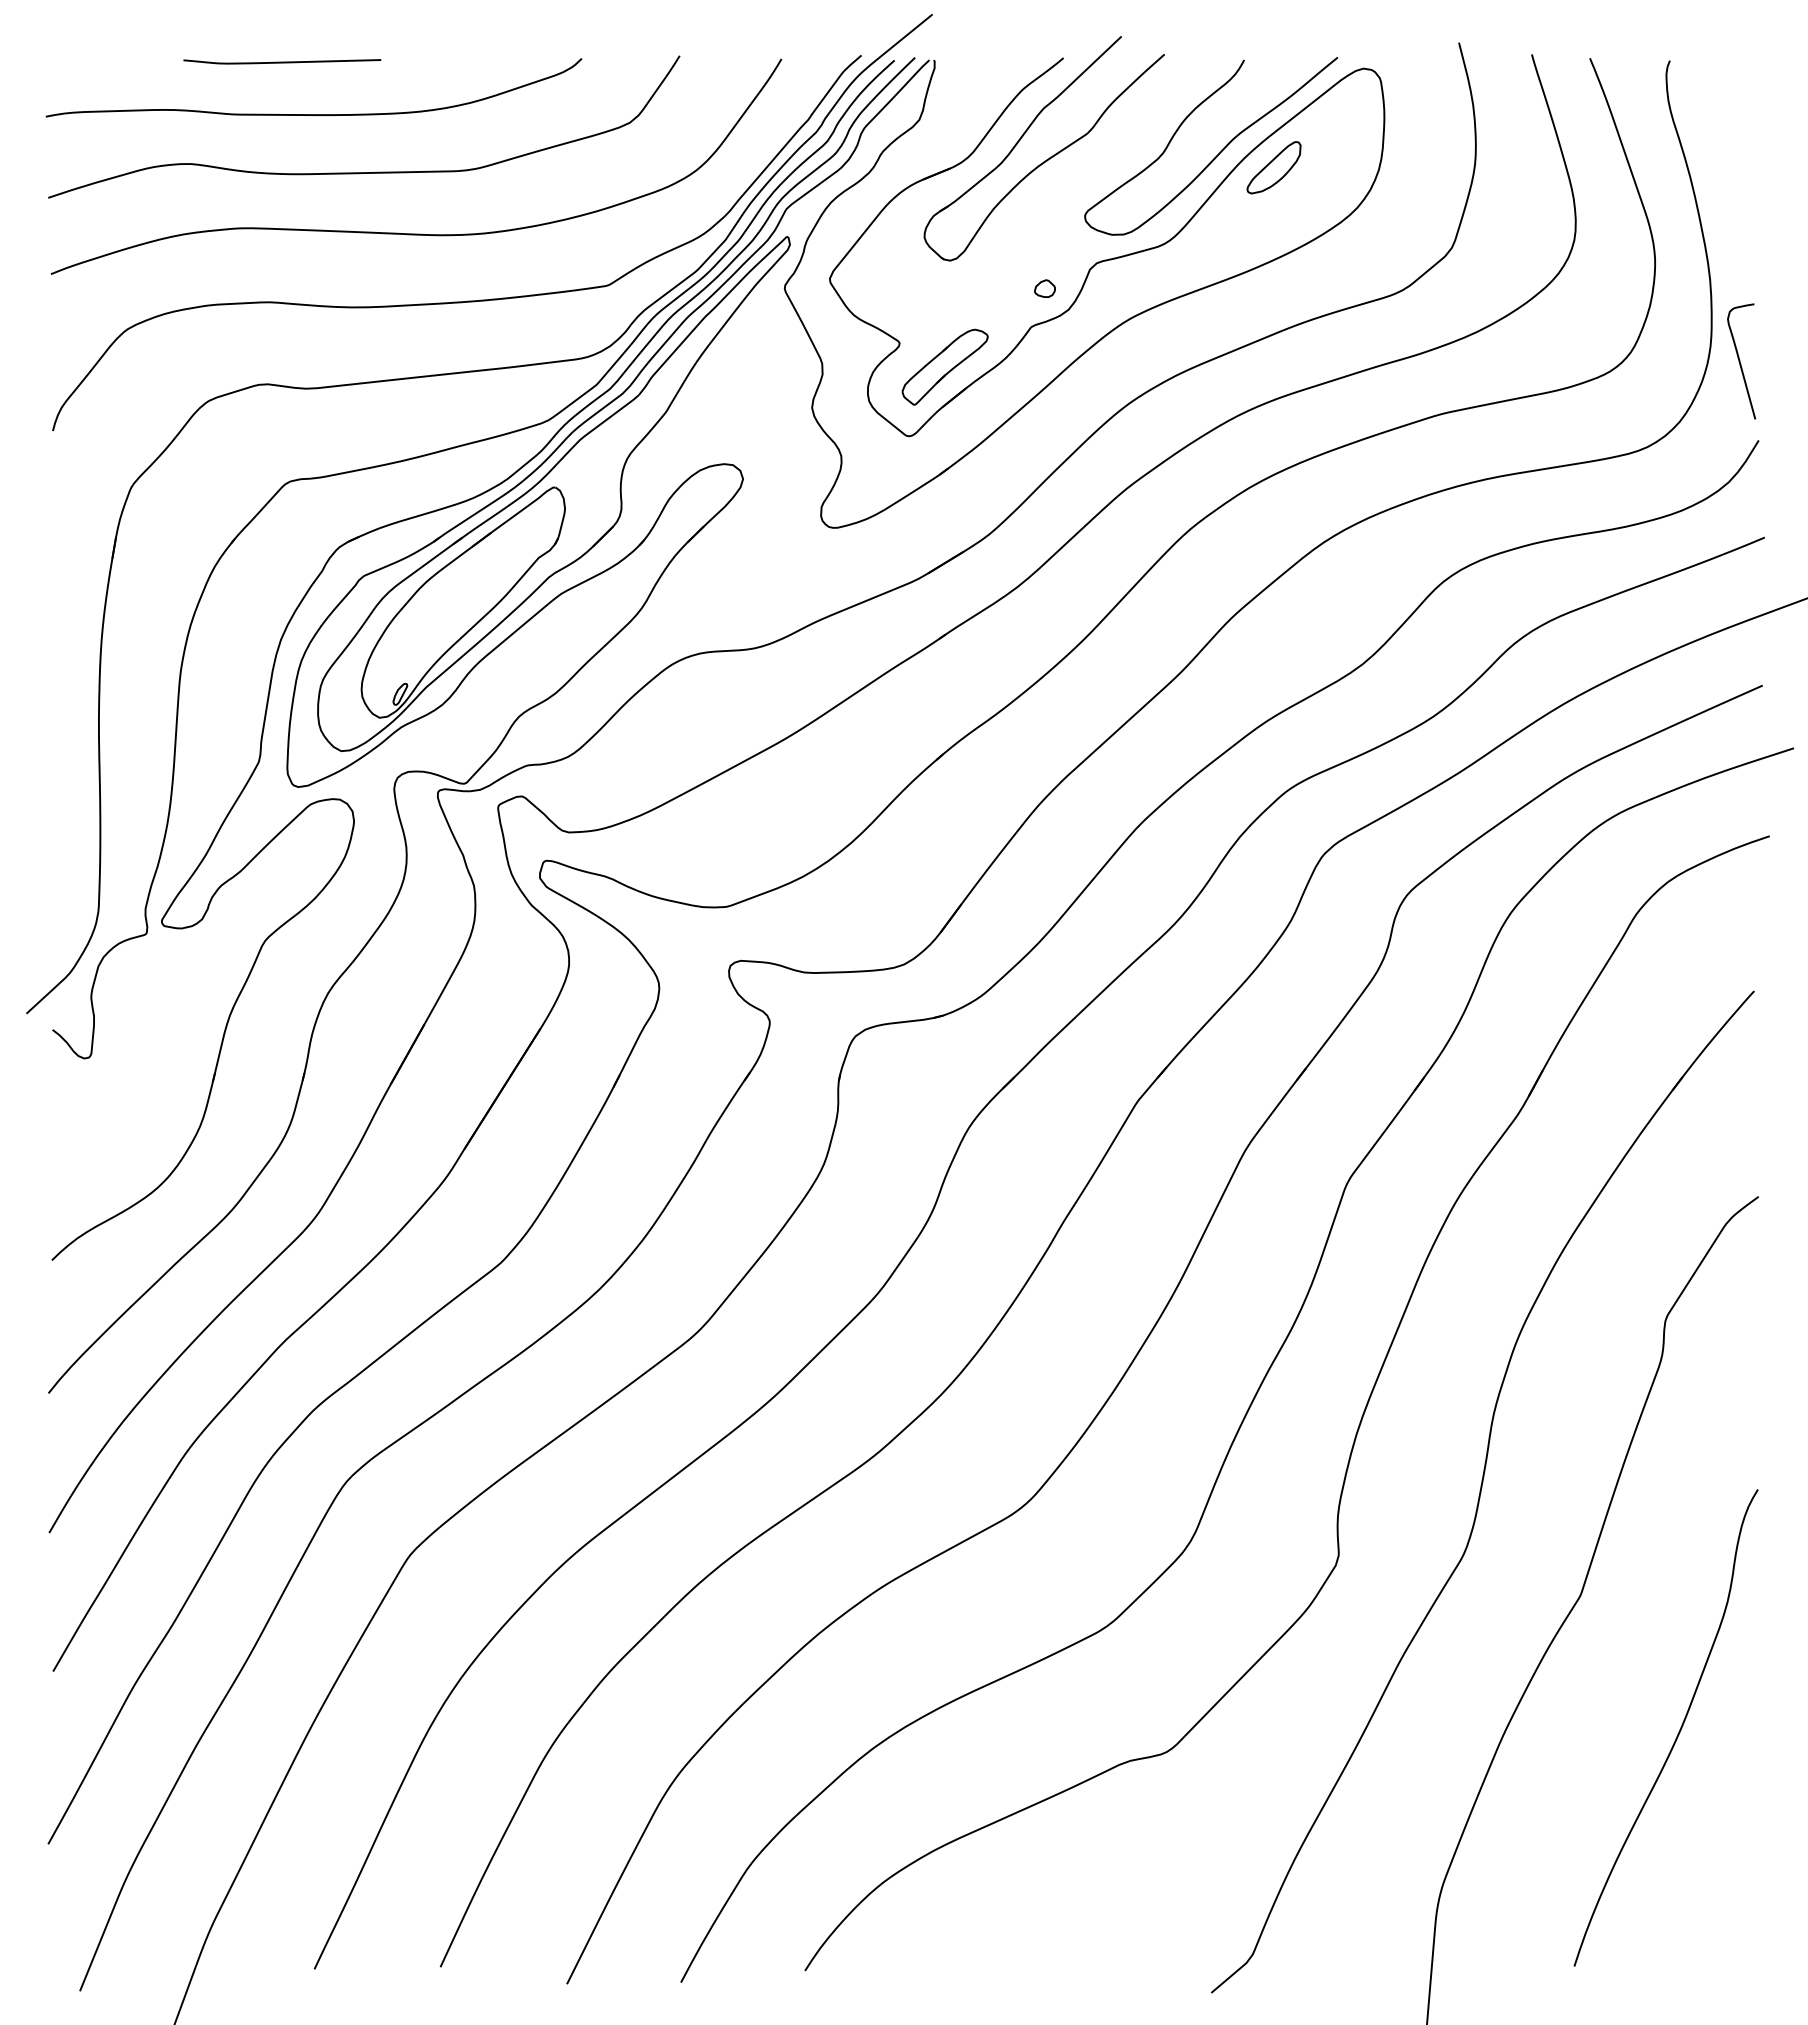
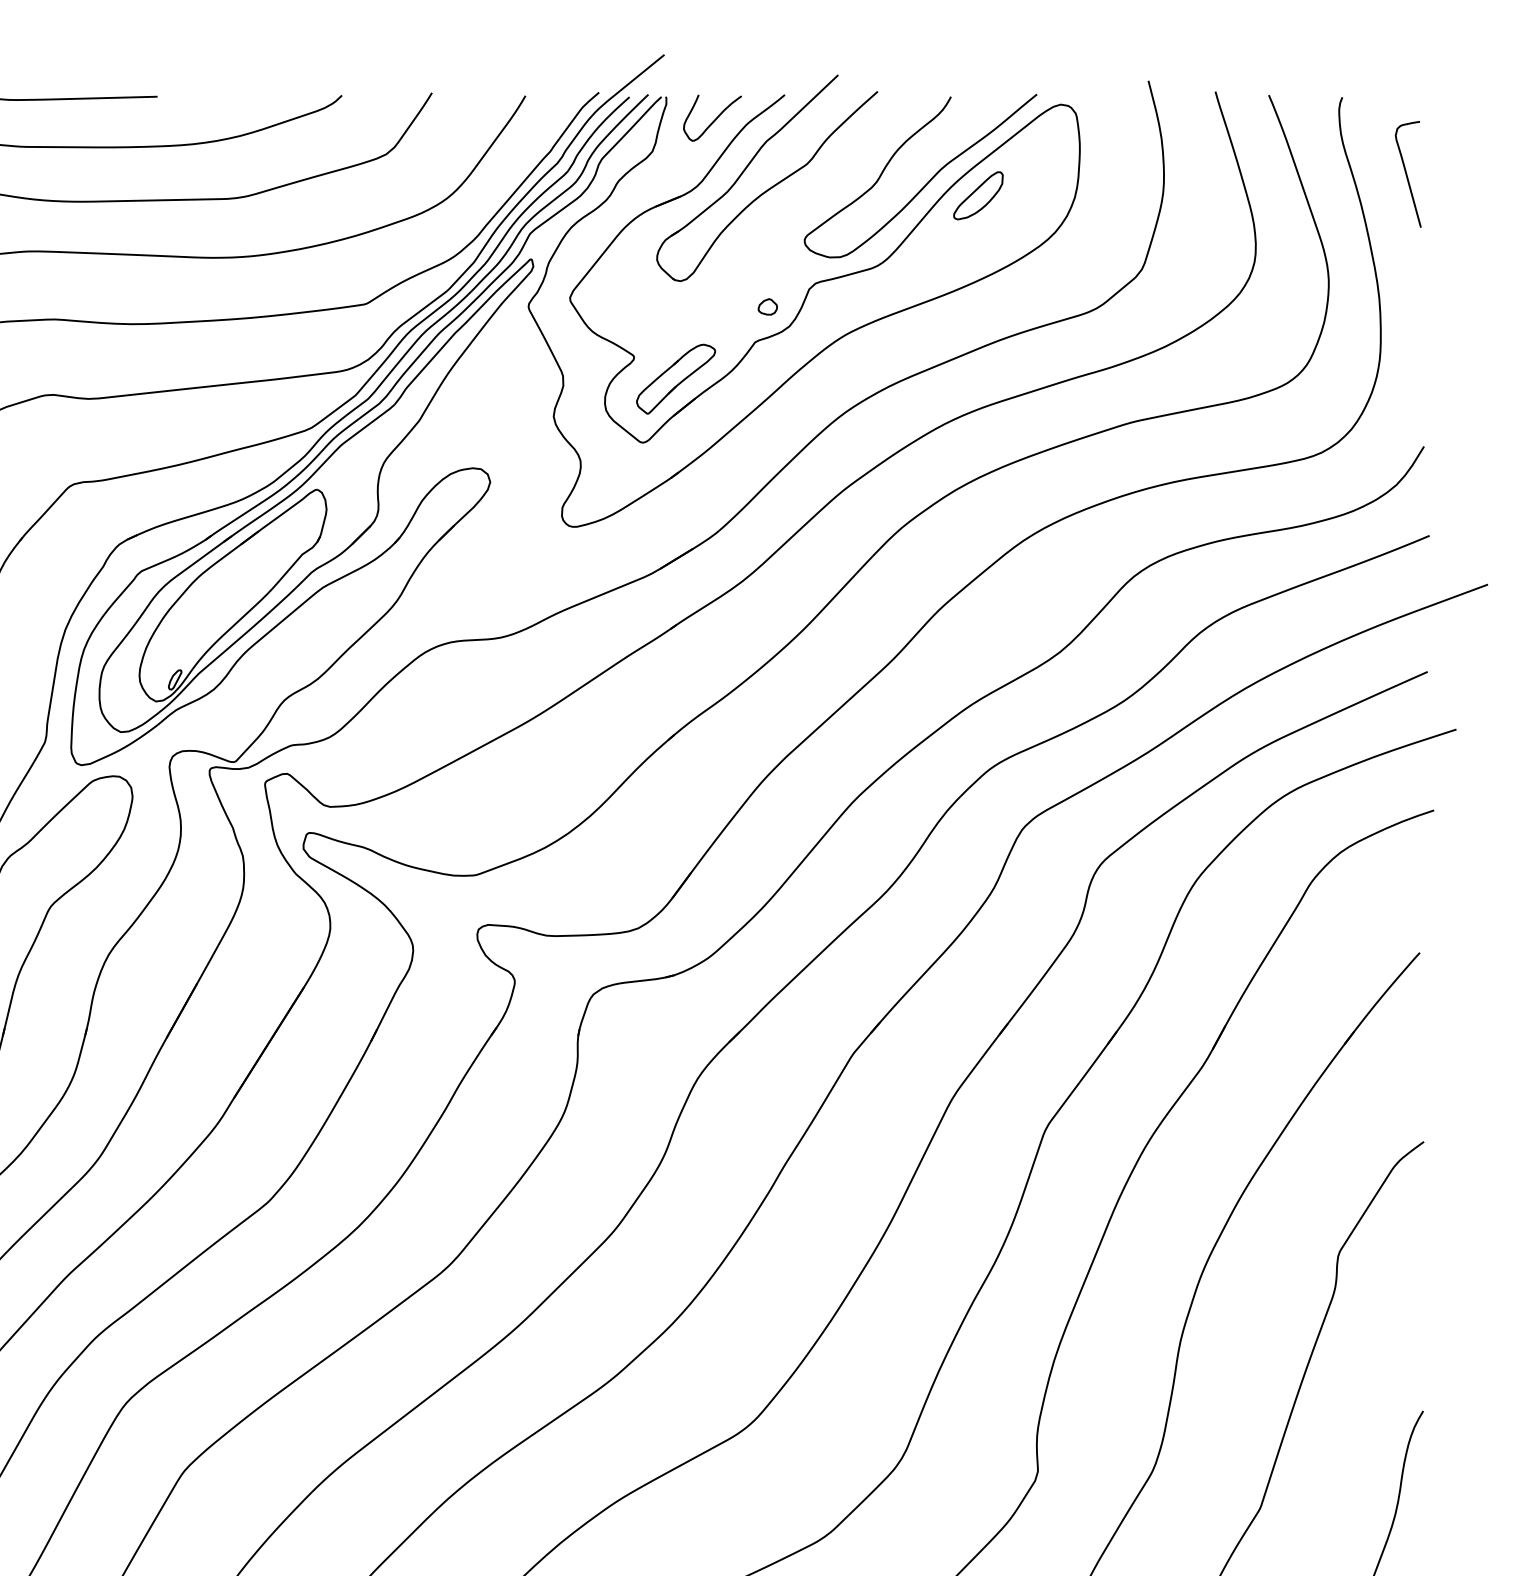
curve: (987, 84) -> (714, 119), added
curve: (1740, 361) -> (1407, 174), moved

